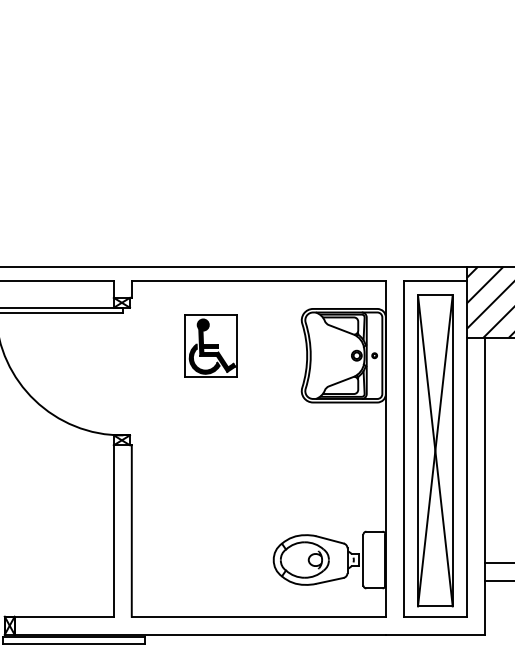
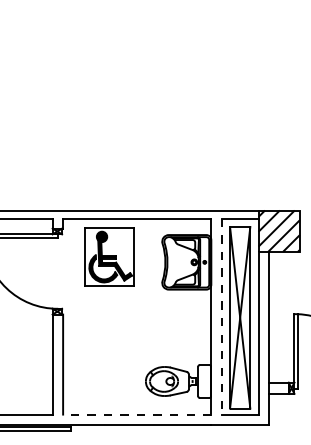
part: (211, 345) -> (109, 256), size x1.6
line: (403, 448) -> (221, 316), solid -> dashed
line: (257, 616) -> (136, 414), solid -> dashed

